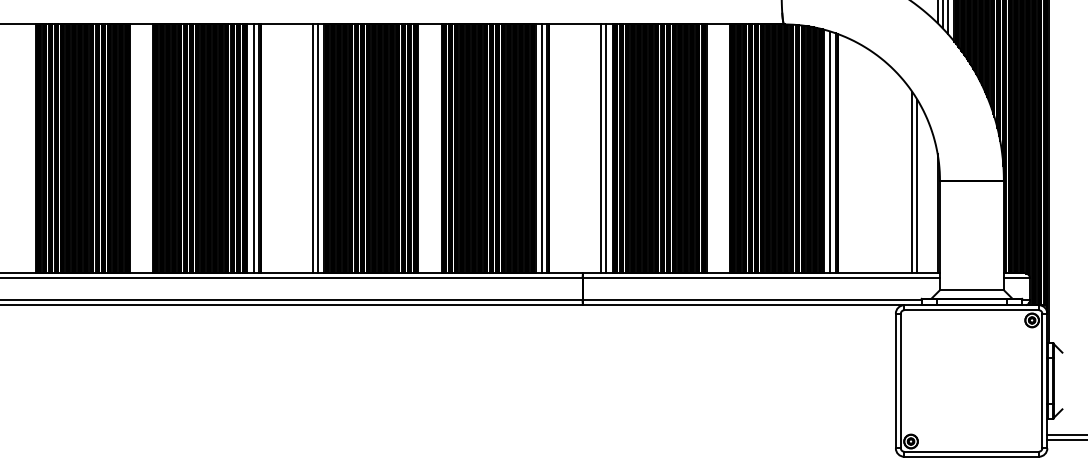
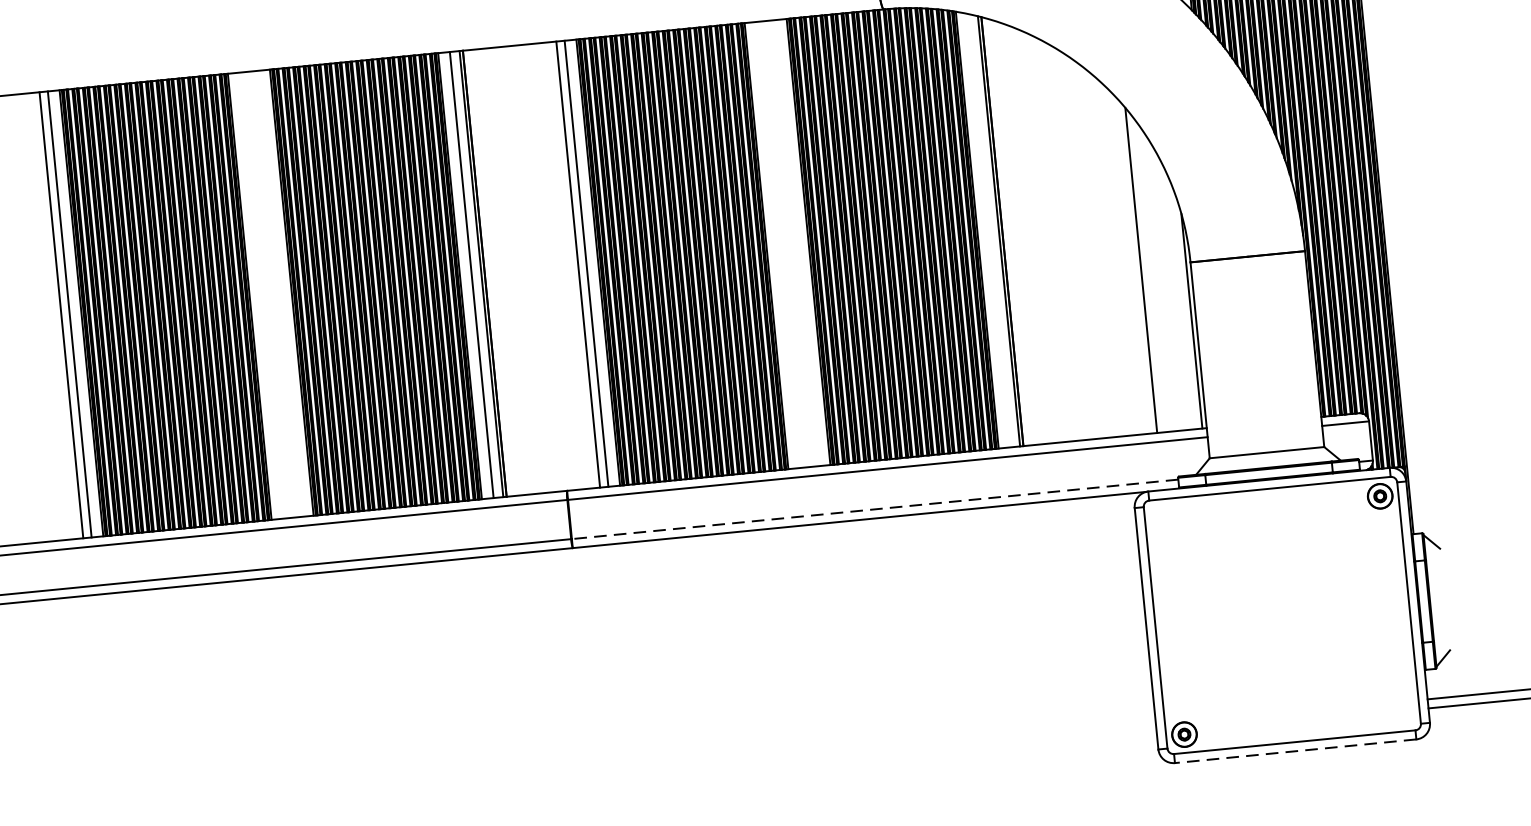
line: (830, 152) -> (989, 230), removed
line: (917, 186) -> (1151, 276), removed
line: (751, 300) -> (873, 509), solid -> dashed
line: (971, 456) -> (1295, 750), solid -> dashed

